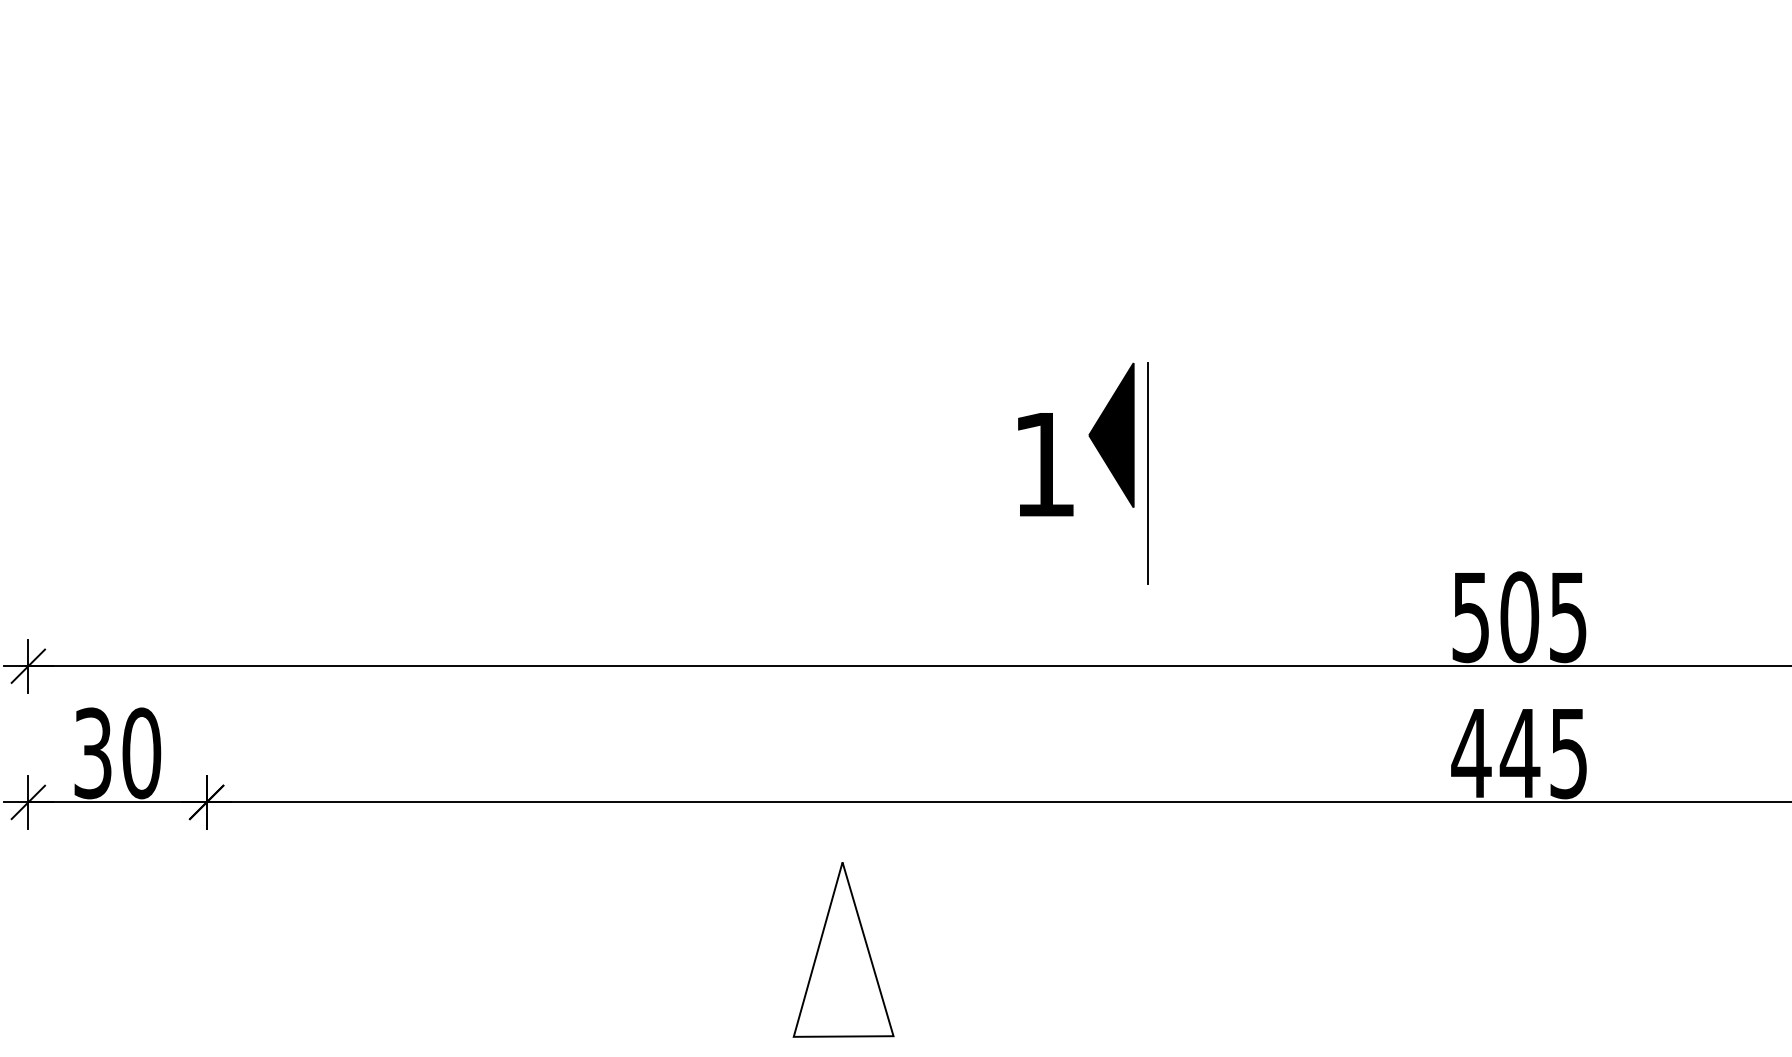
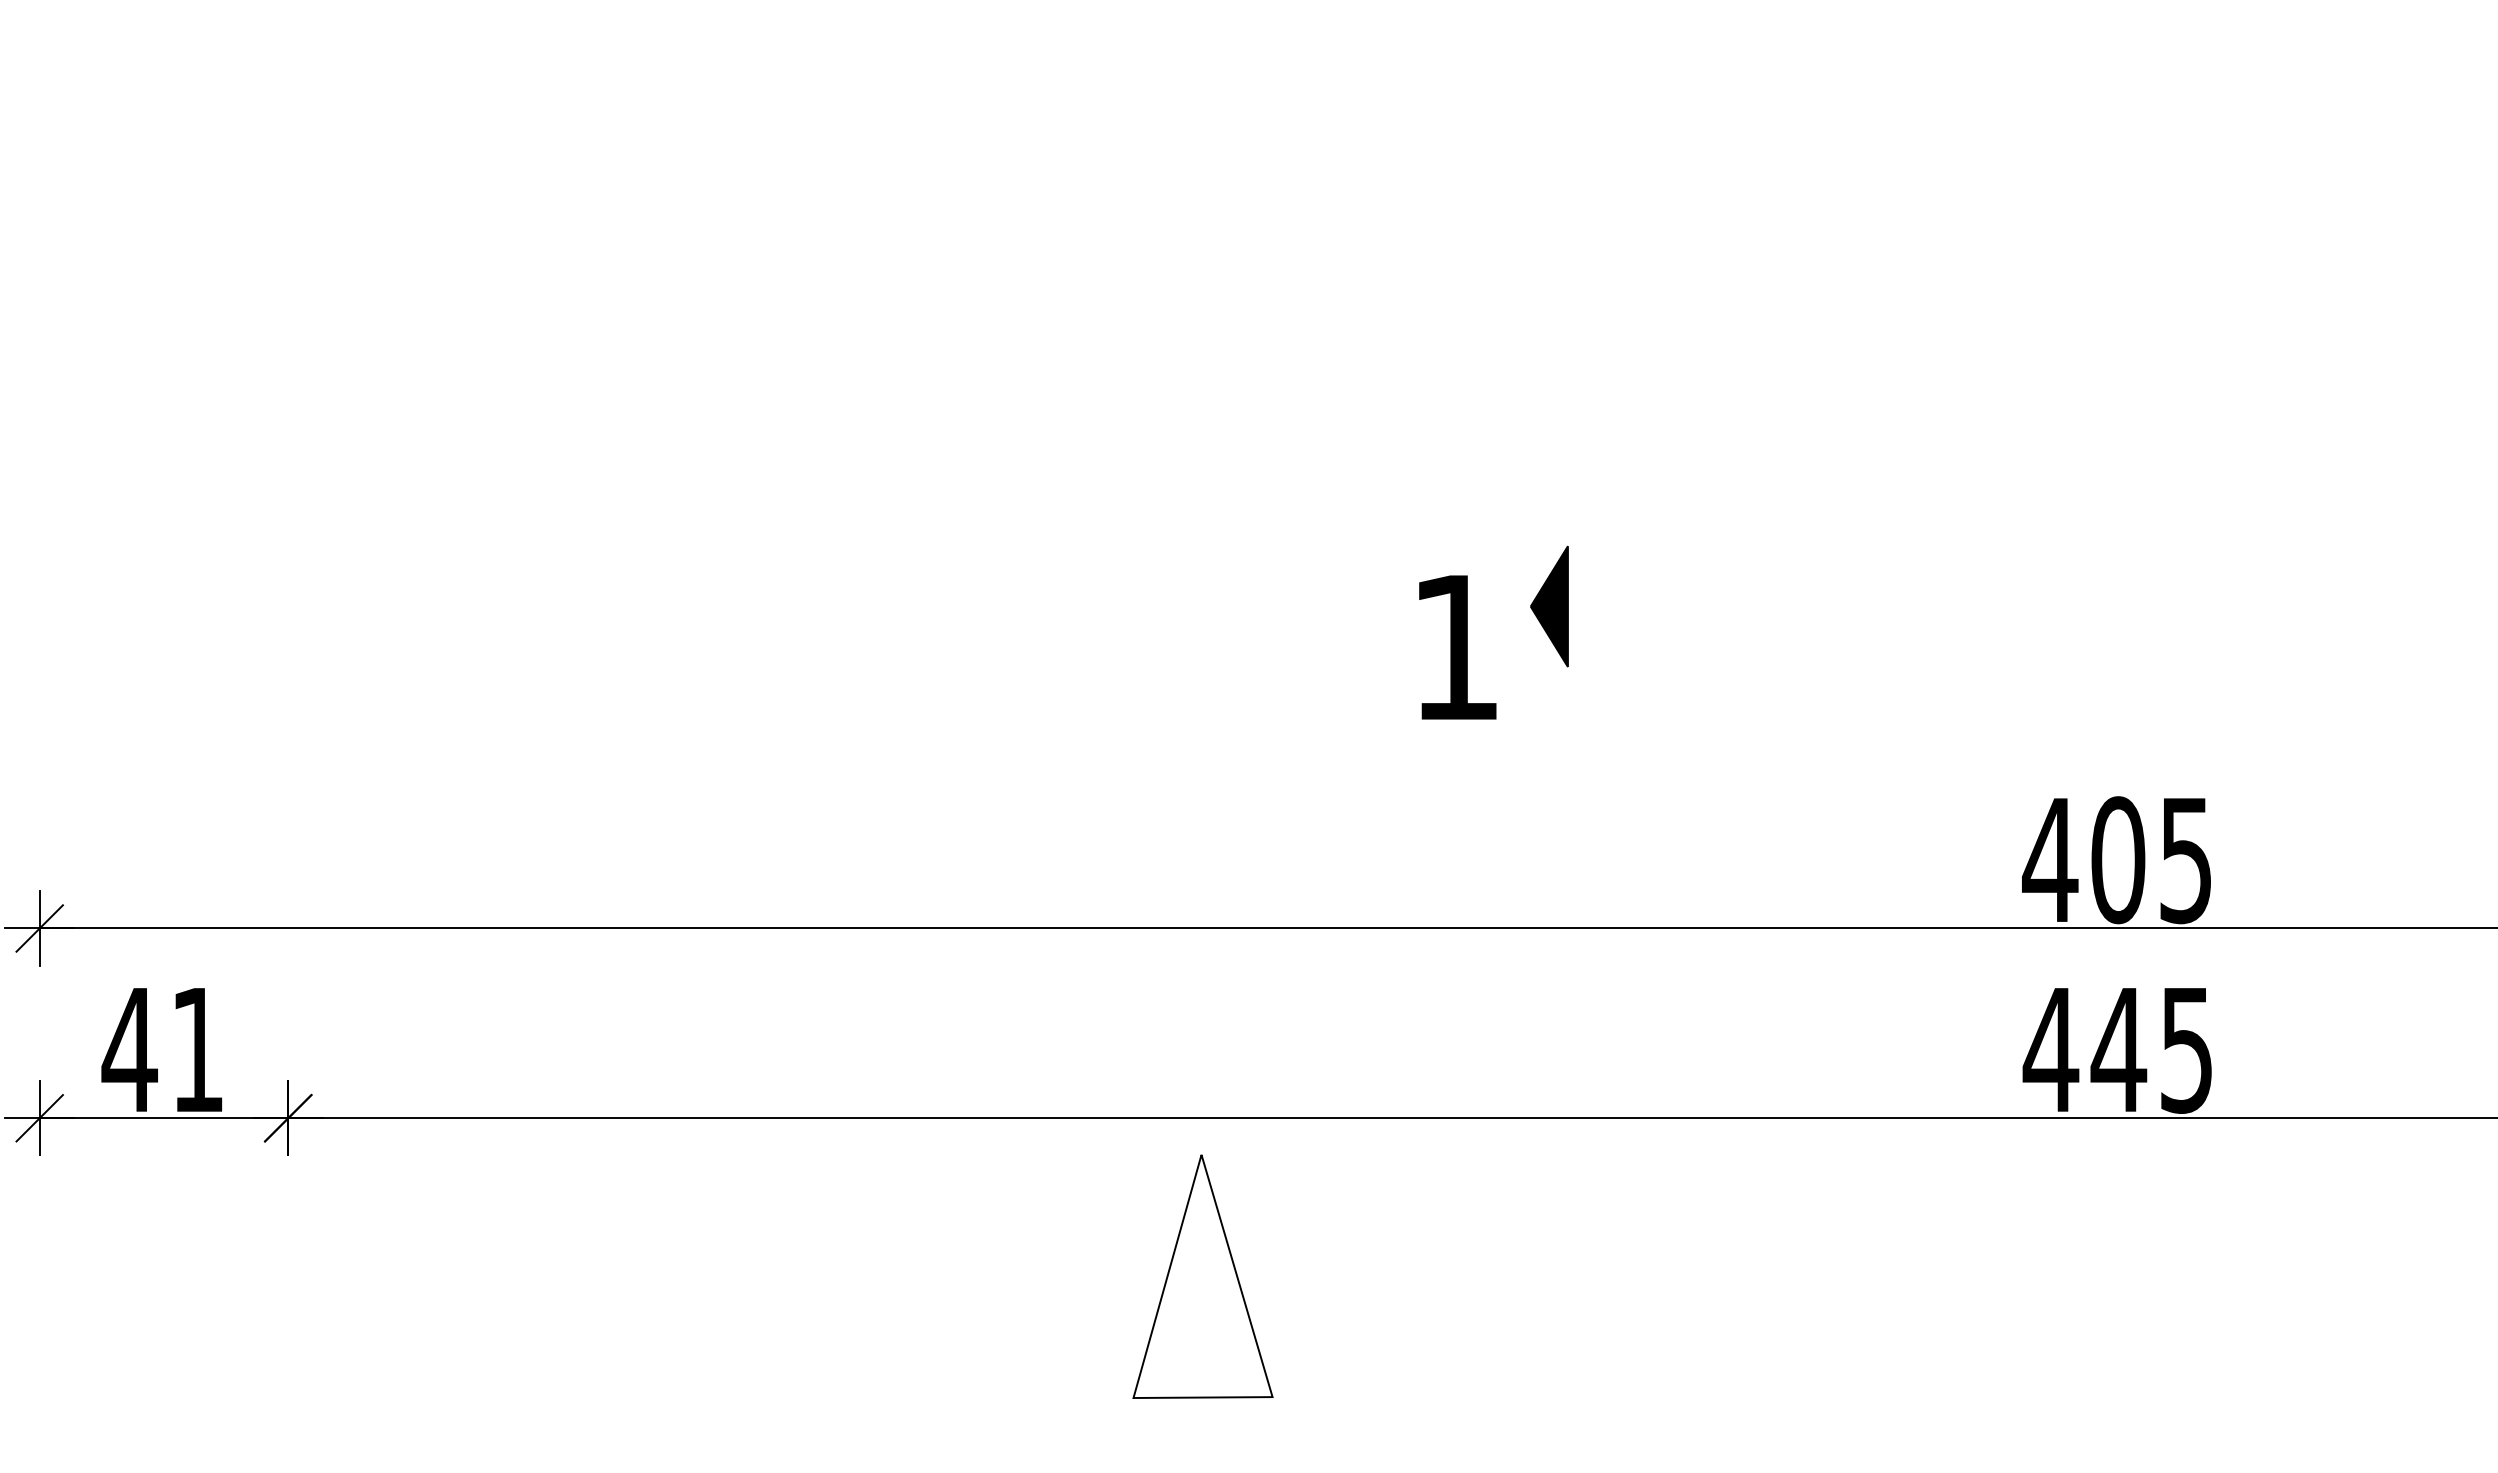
part: (1111, 435) -> (1549, 606), size x0.6
line: (1148, 473) -> (1600, 660), removed
text: (1471, 618) -> (2050, 861), 505 -> 405
text: (116, 753) -> (162, 1049), 30 -> 41
part: (843, 949) -> (1202, 1276), moved

